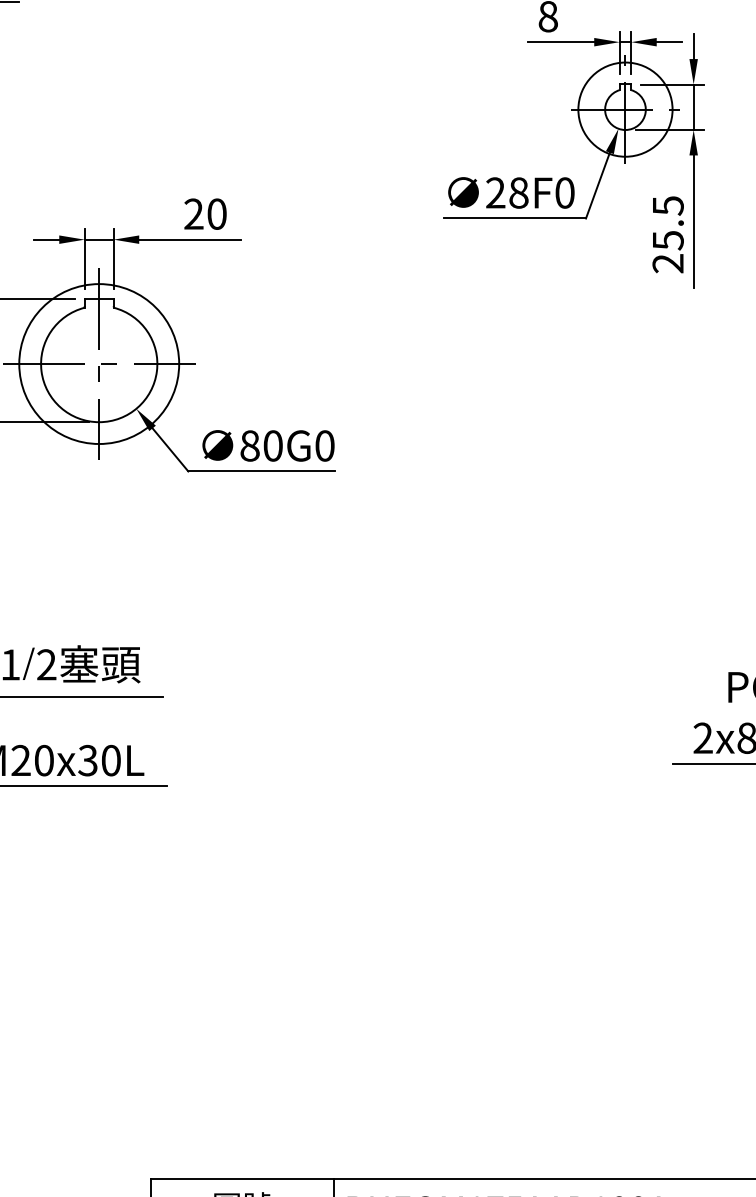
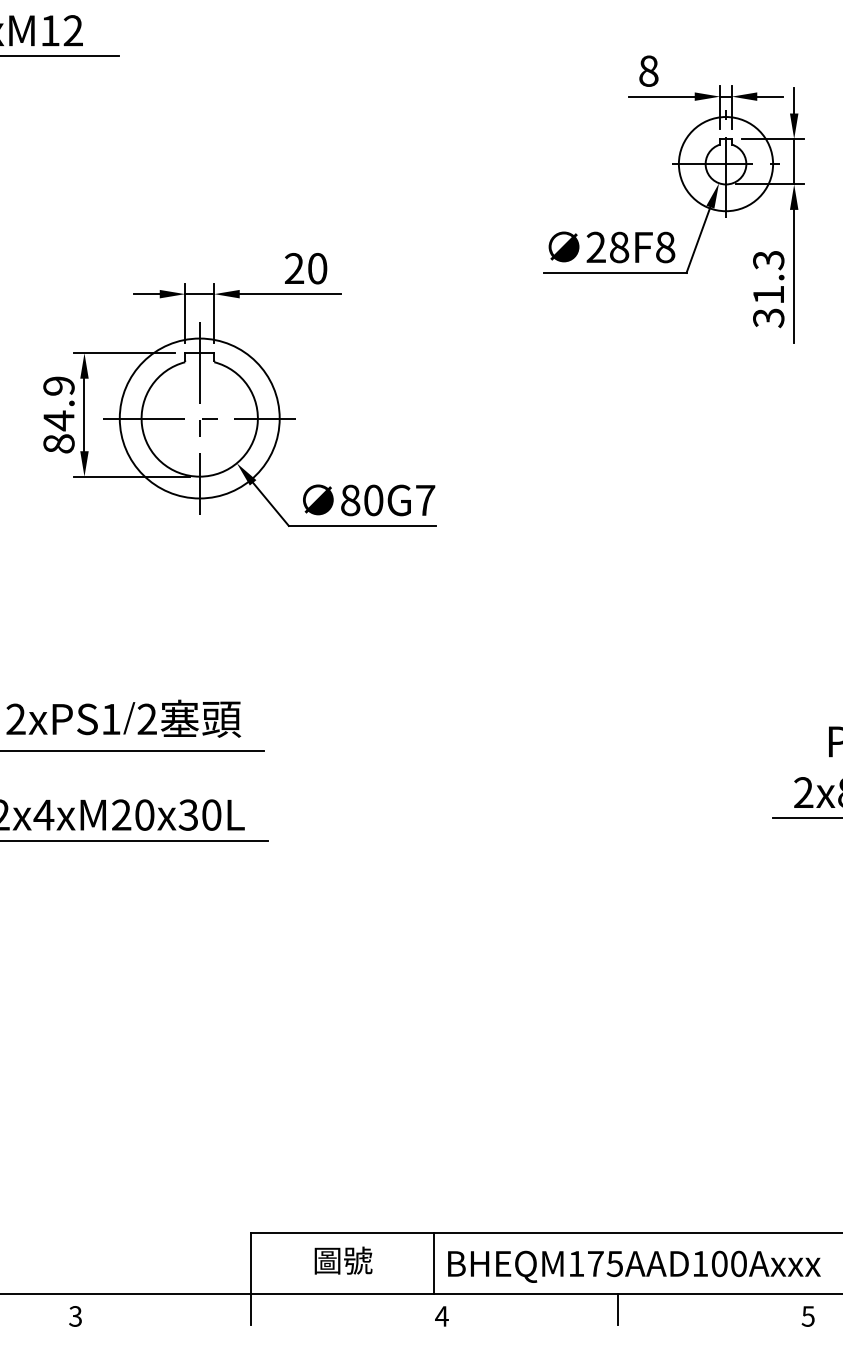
text: (564, 193) -> (665, 247), 28F0 -> 28F8
text: (667, 235) -> (768, 289), 25.5 -> 31.3
text: (324, 446) -> (425, 500), 80G0 -> 80G7

